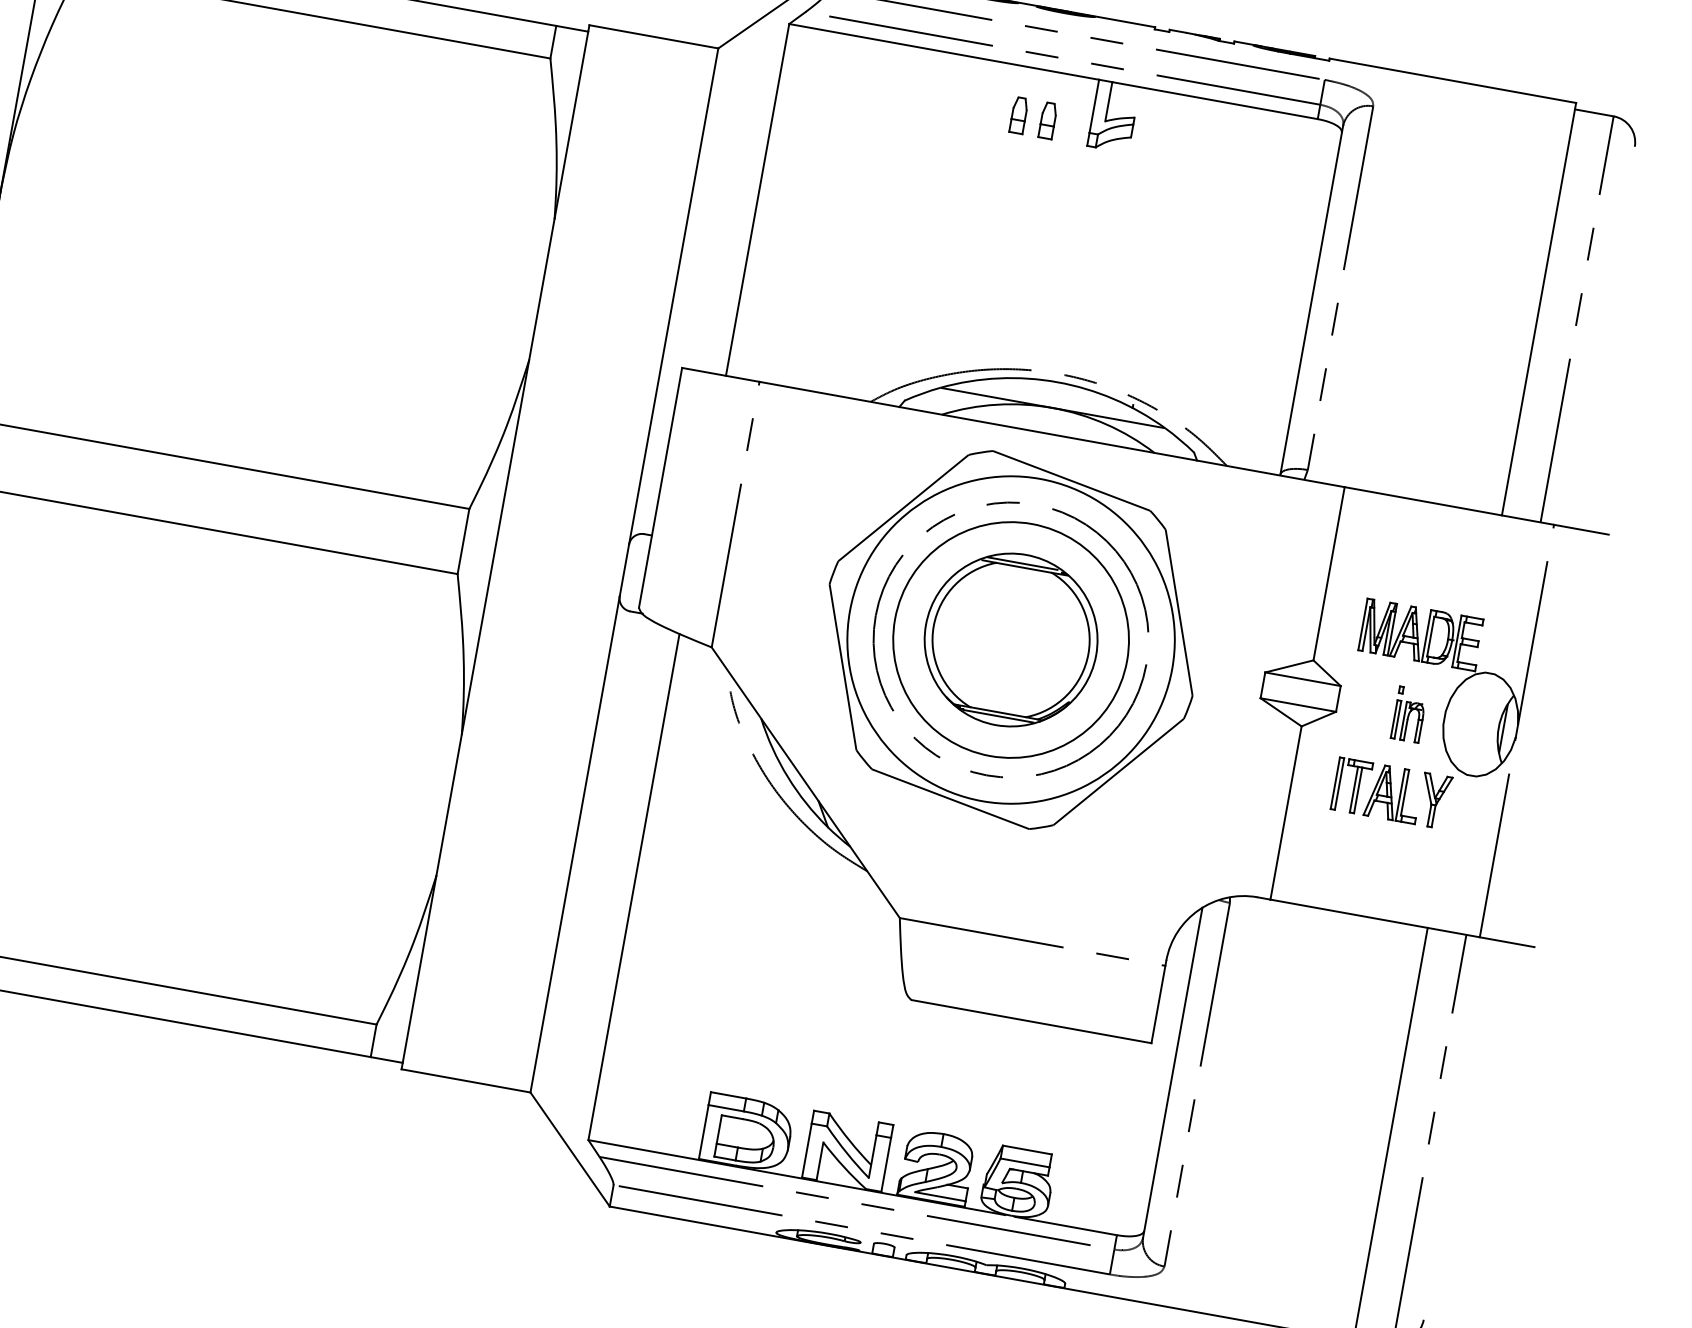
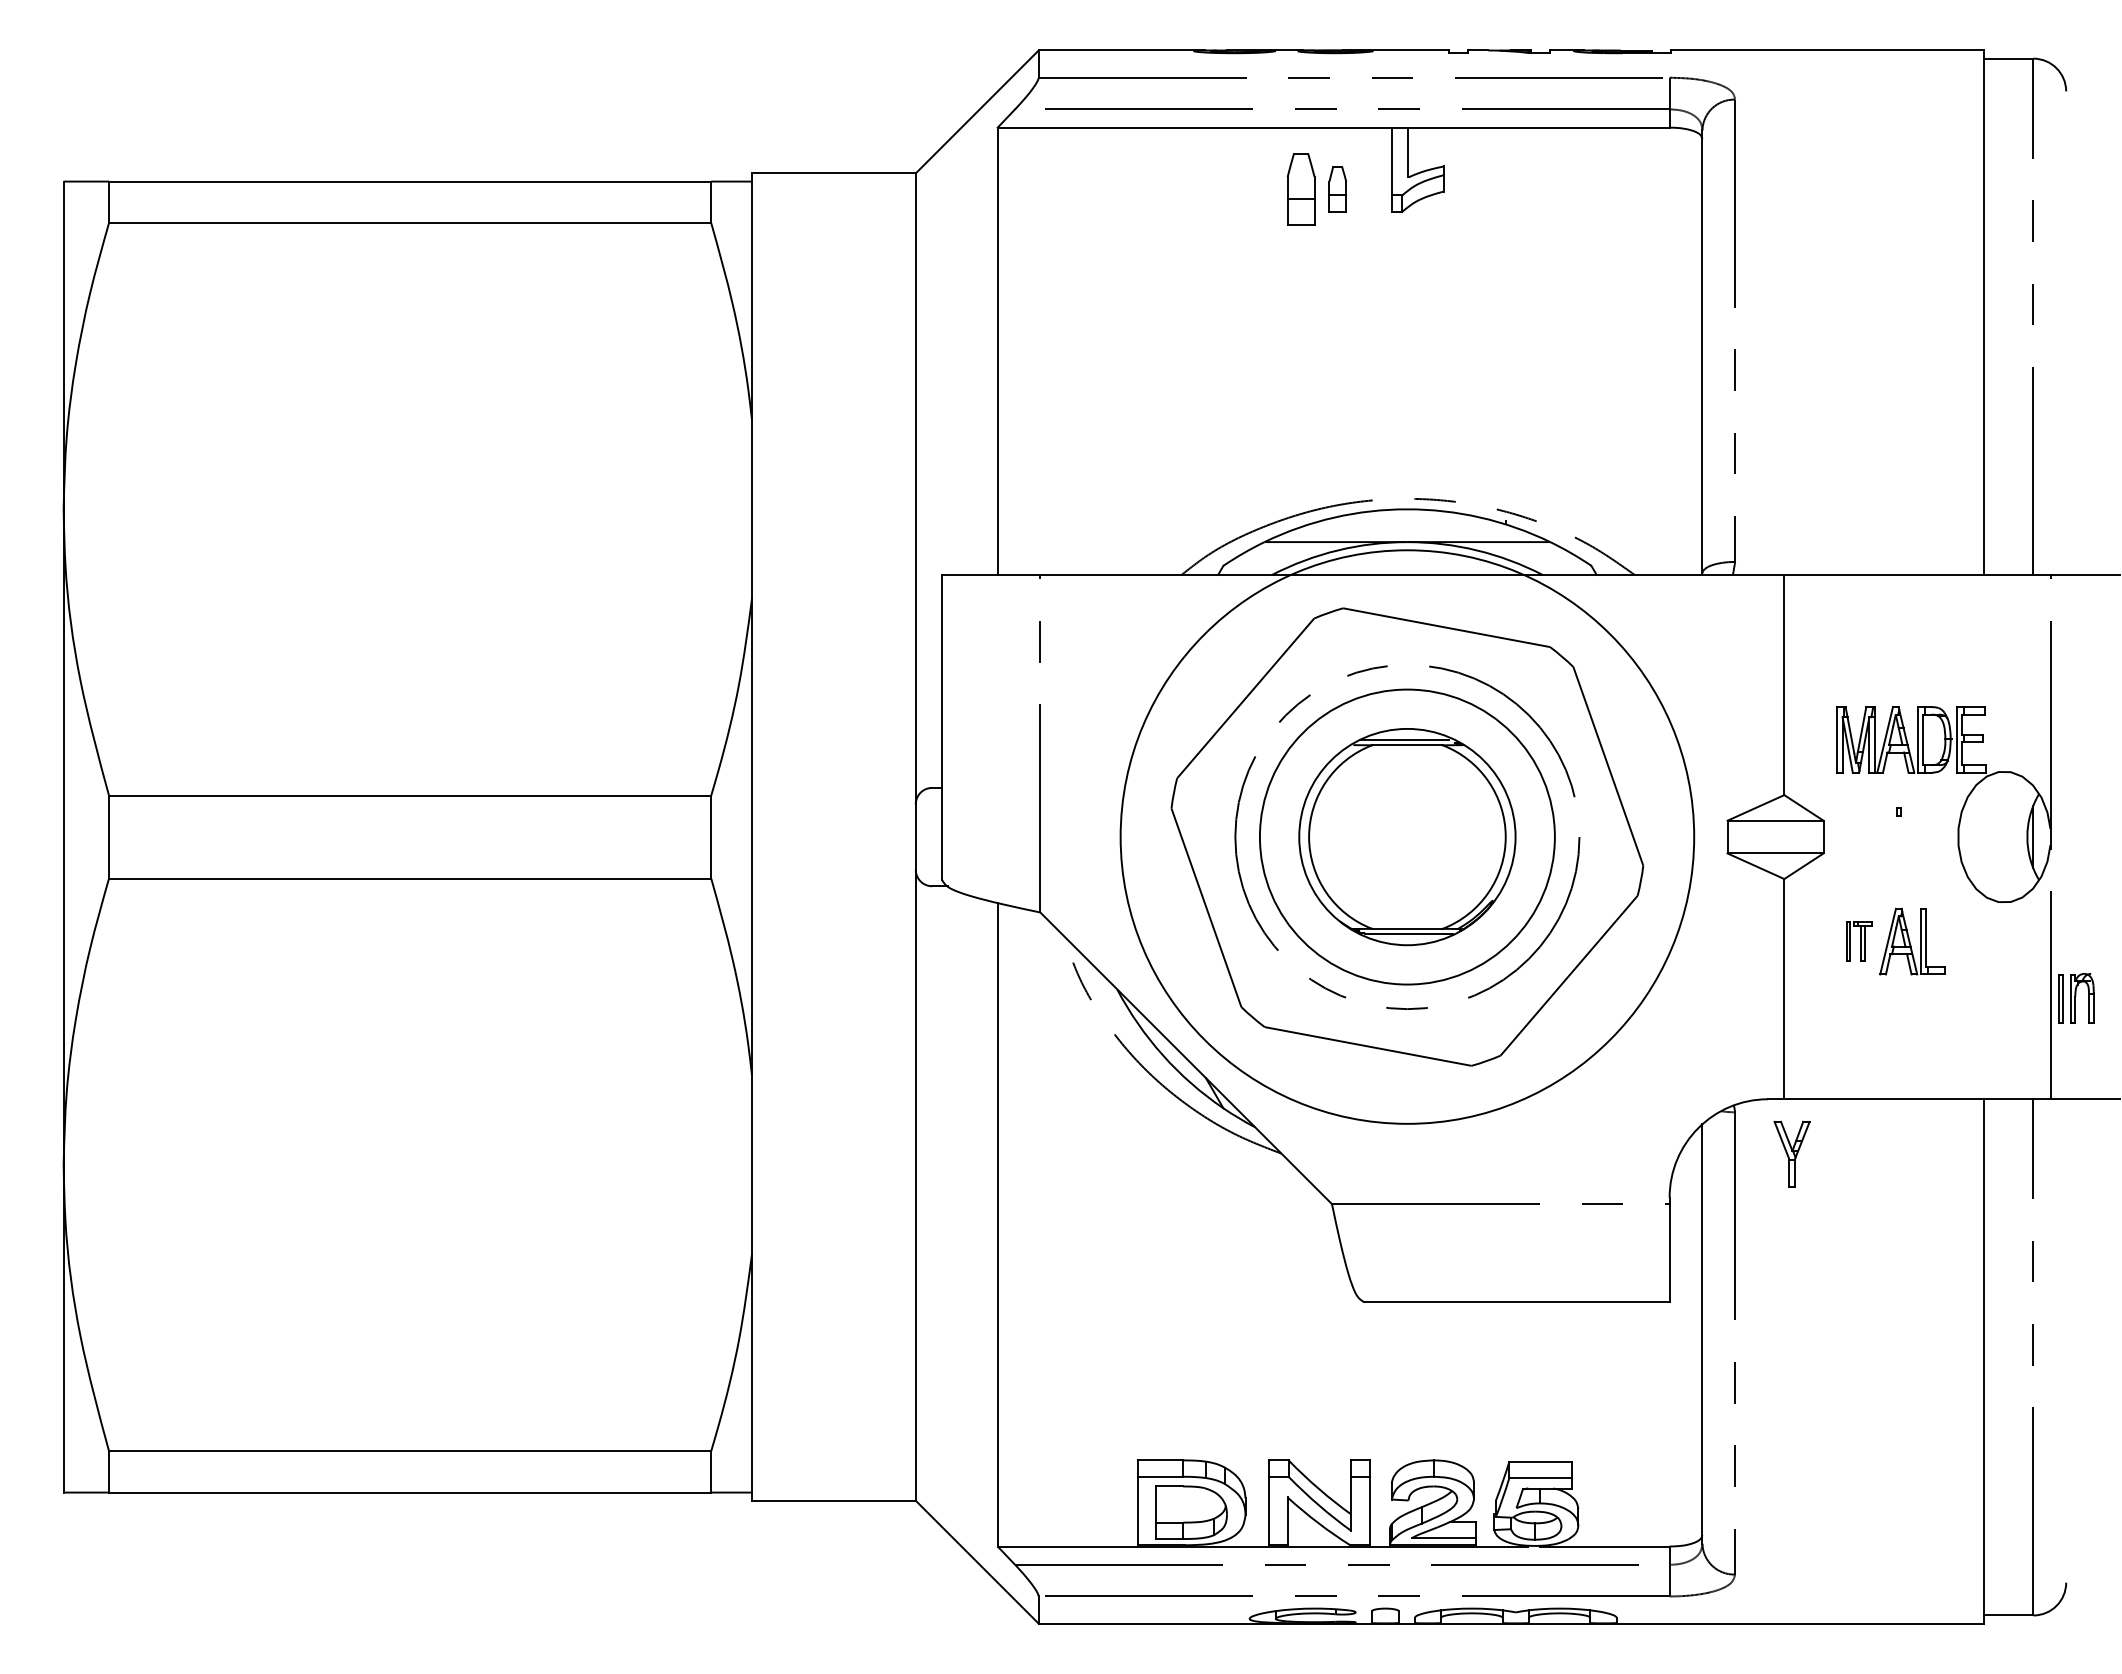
part: (1018, 115) -> (1300, 189), size x1.6
circle: (1011, 639) -> (1407, 836), size x1.4
part: (1408, 721) -> (2076, 998), moved
part: (1351, 786) -> (1859, 941), size x0.6
part: (1433, 800) -> (1791, 1153), moved

